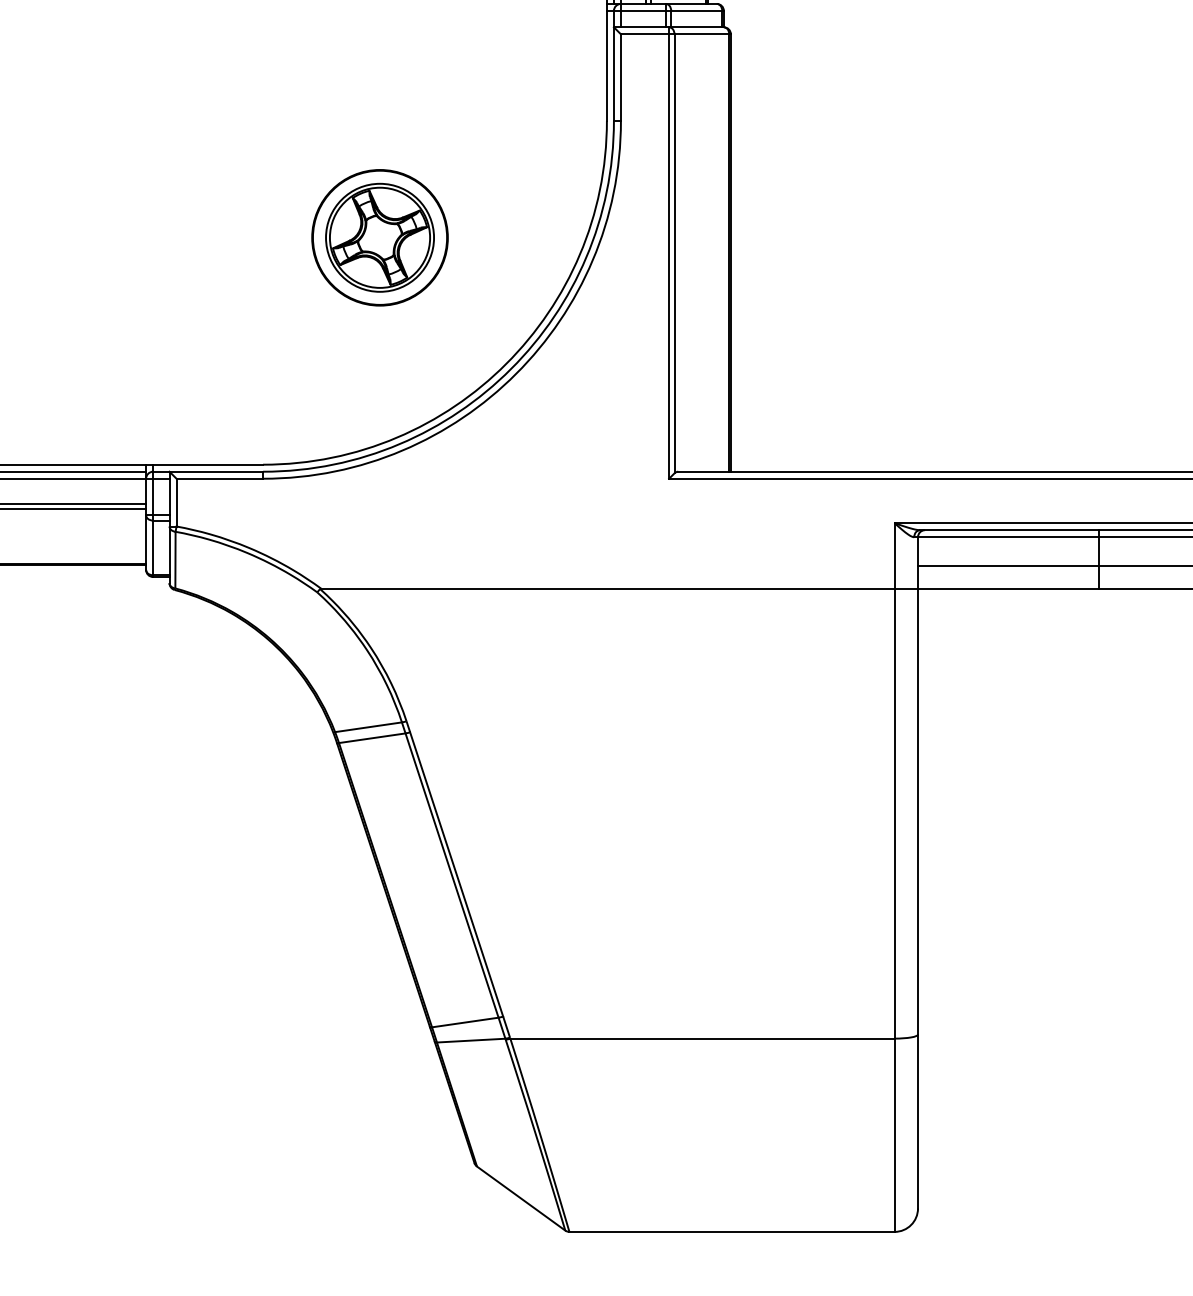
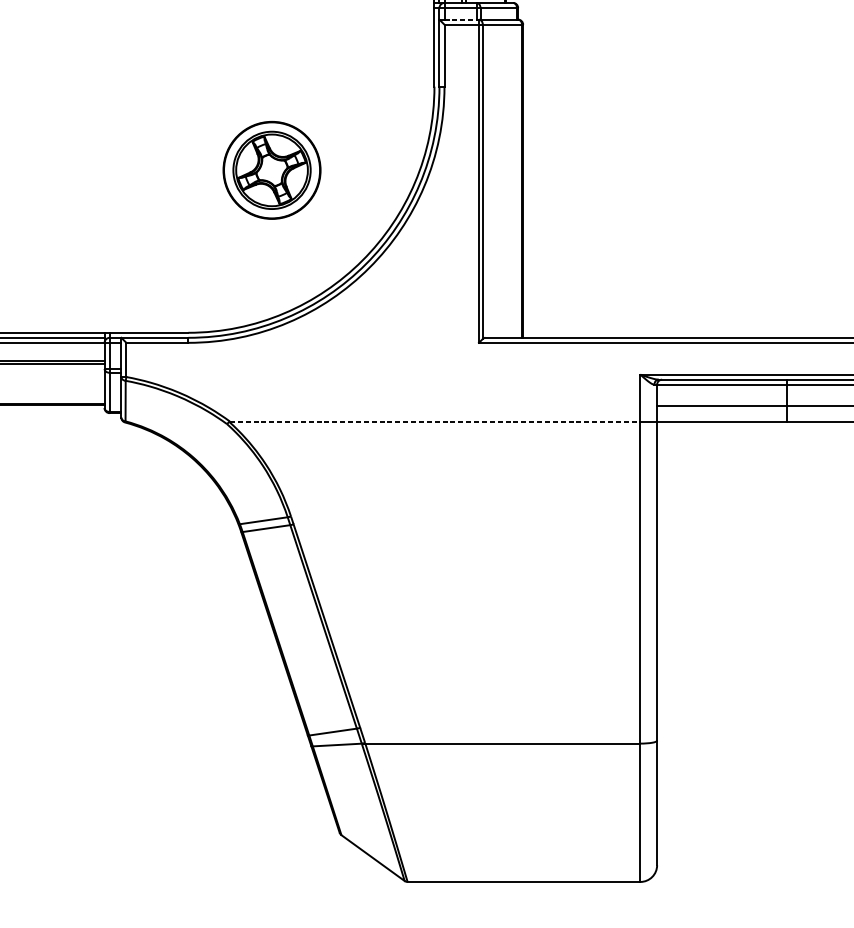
line: (643, 27) -> (460, 19), solid -> dashed
line: (607, 588) -> (434, 421), solid -> dashed

